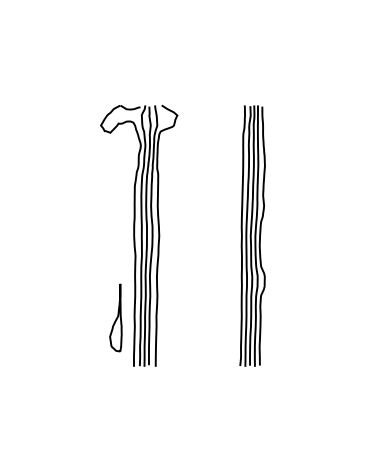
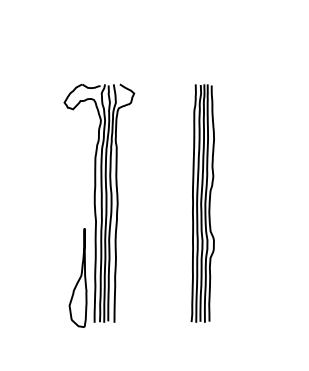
part: (115, 317) -> (77, 277), size x1.6

